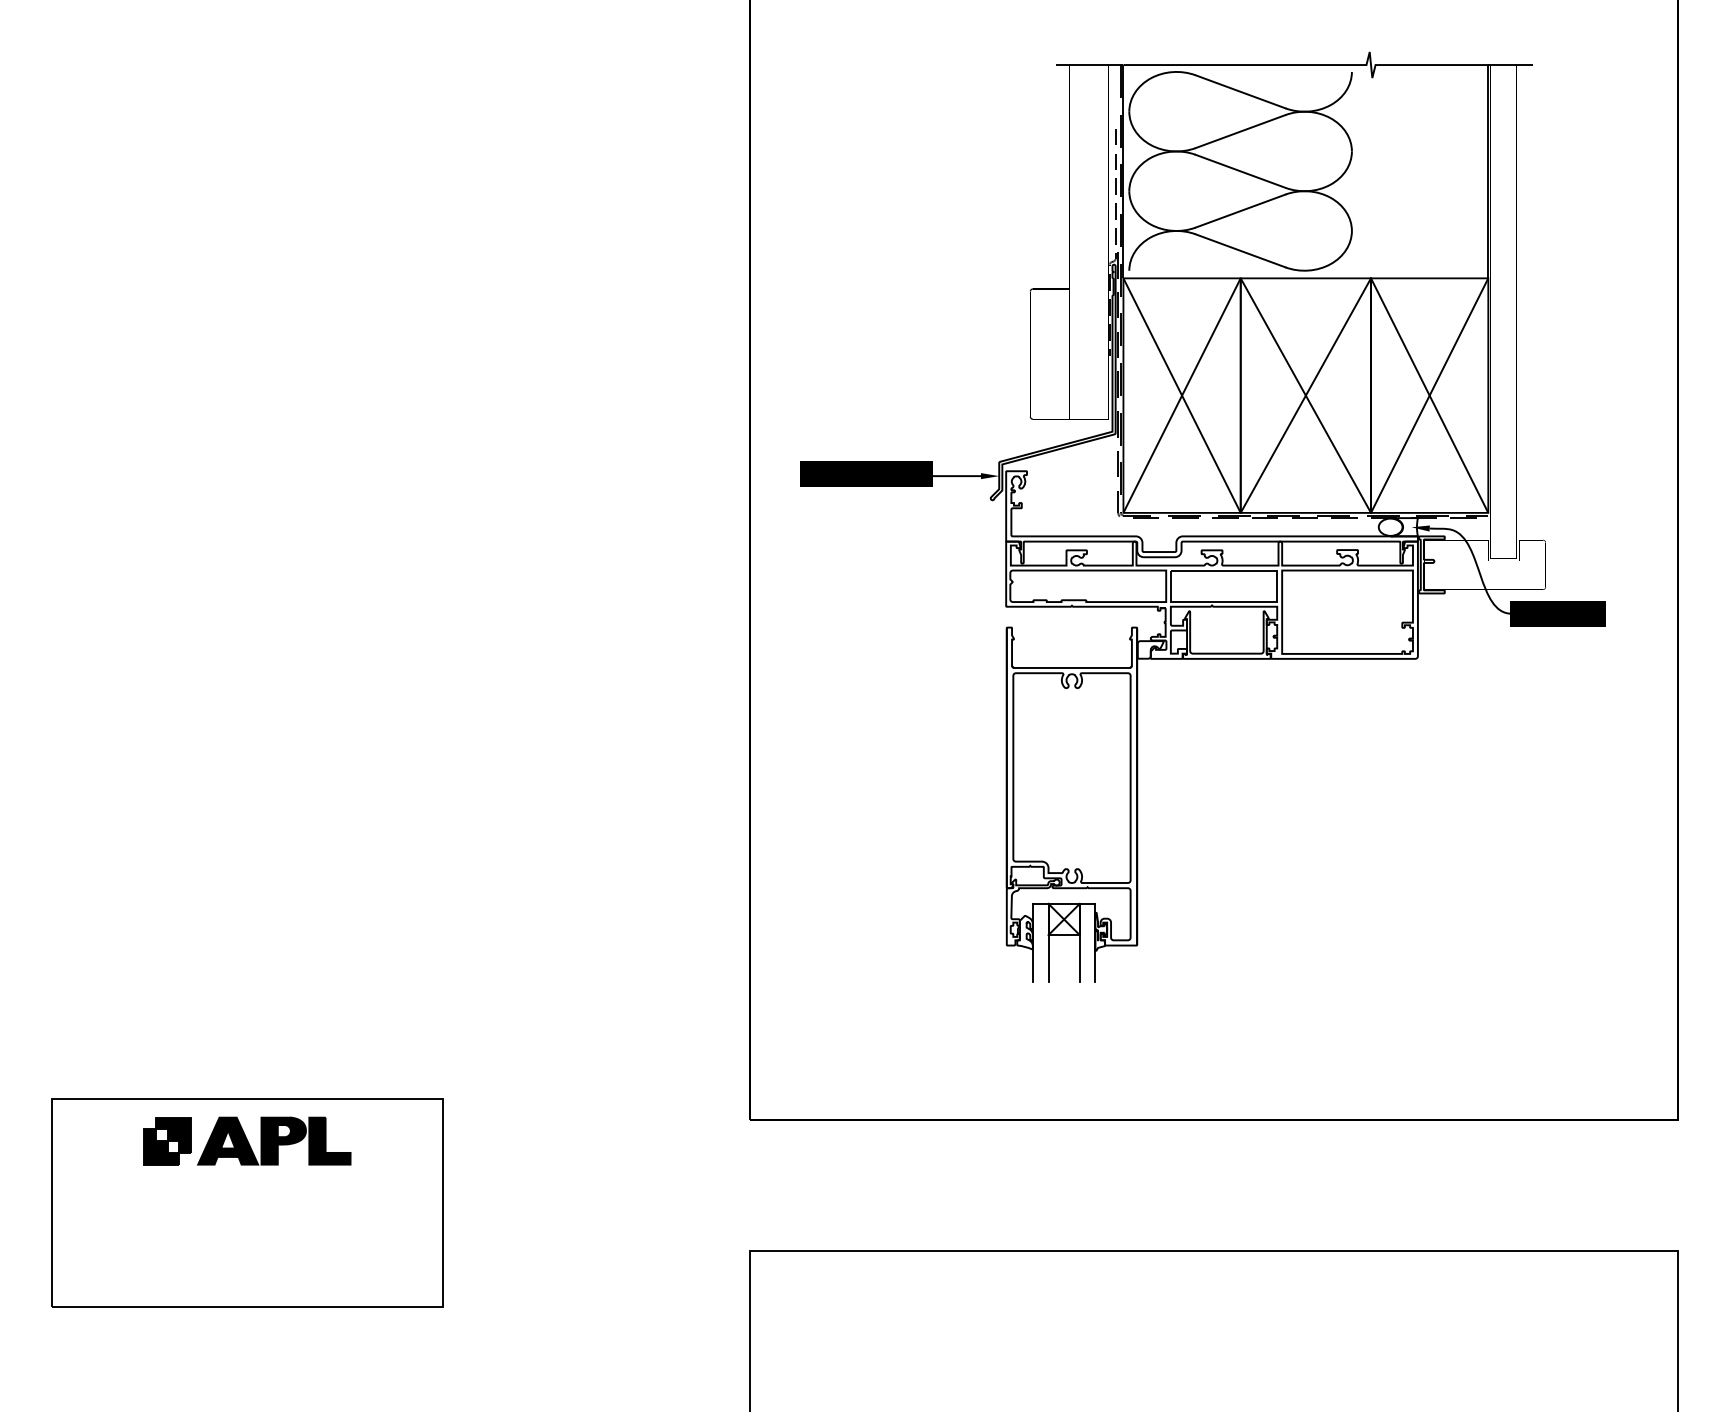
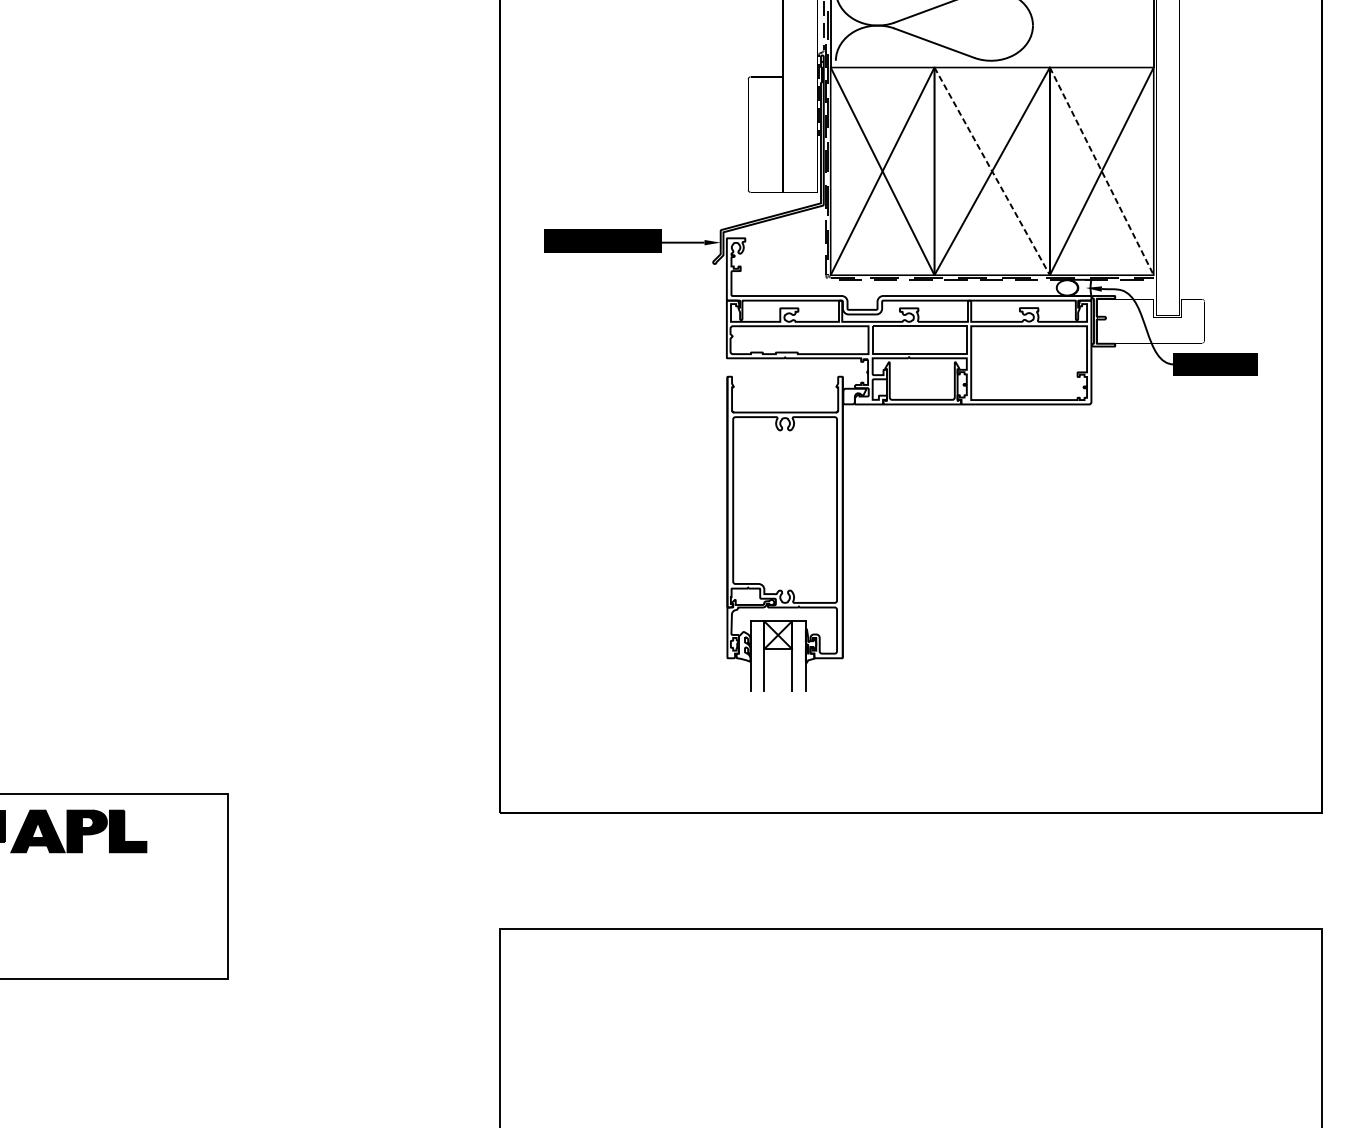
line: (1306, 396) -> (992, 172), solid -> dashed
line: (1429, 396) -> (1101, 172), solid -> dashed

